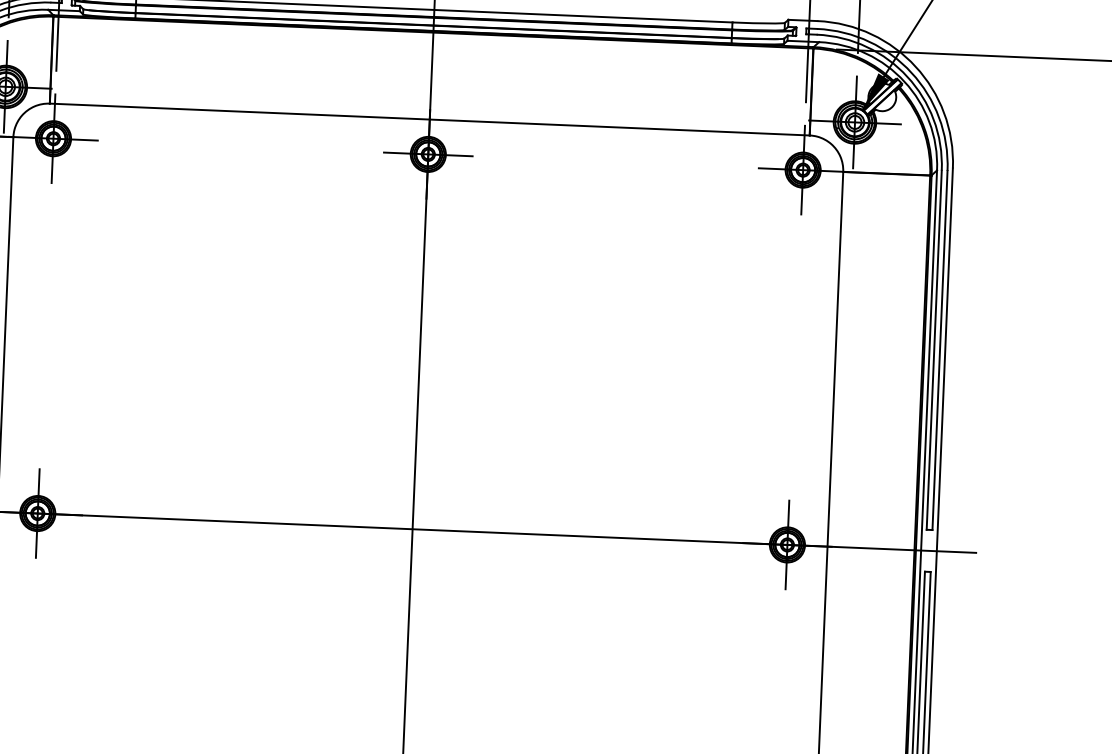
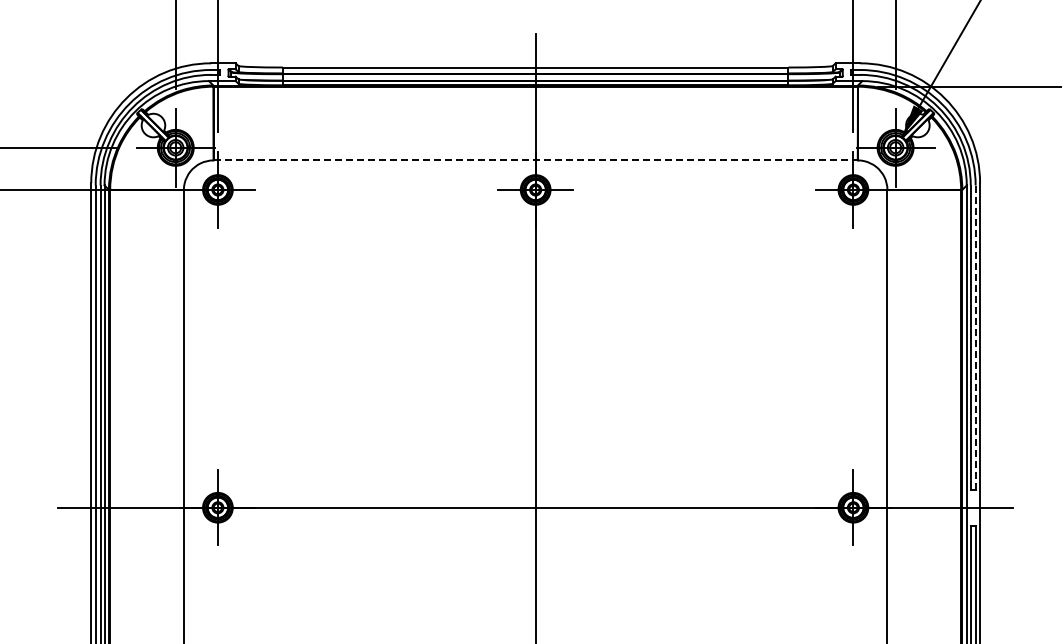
line: (430, 119) -> (536, 160), solid -> dashed
line: (939, 351) -> (975, 338), solid -> dashed

